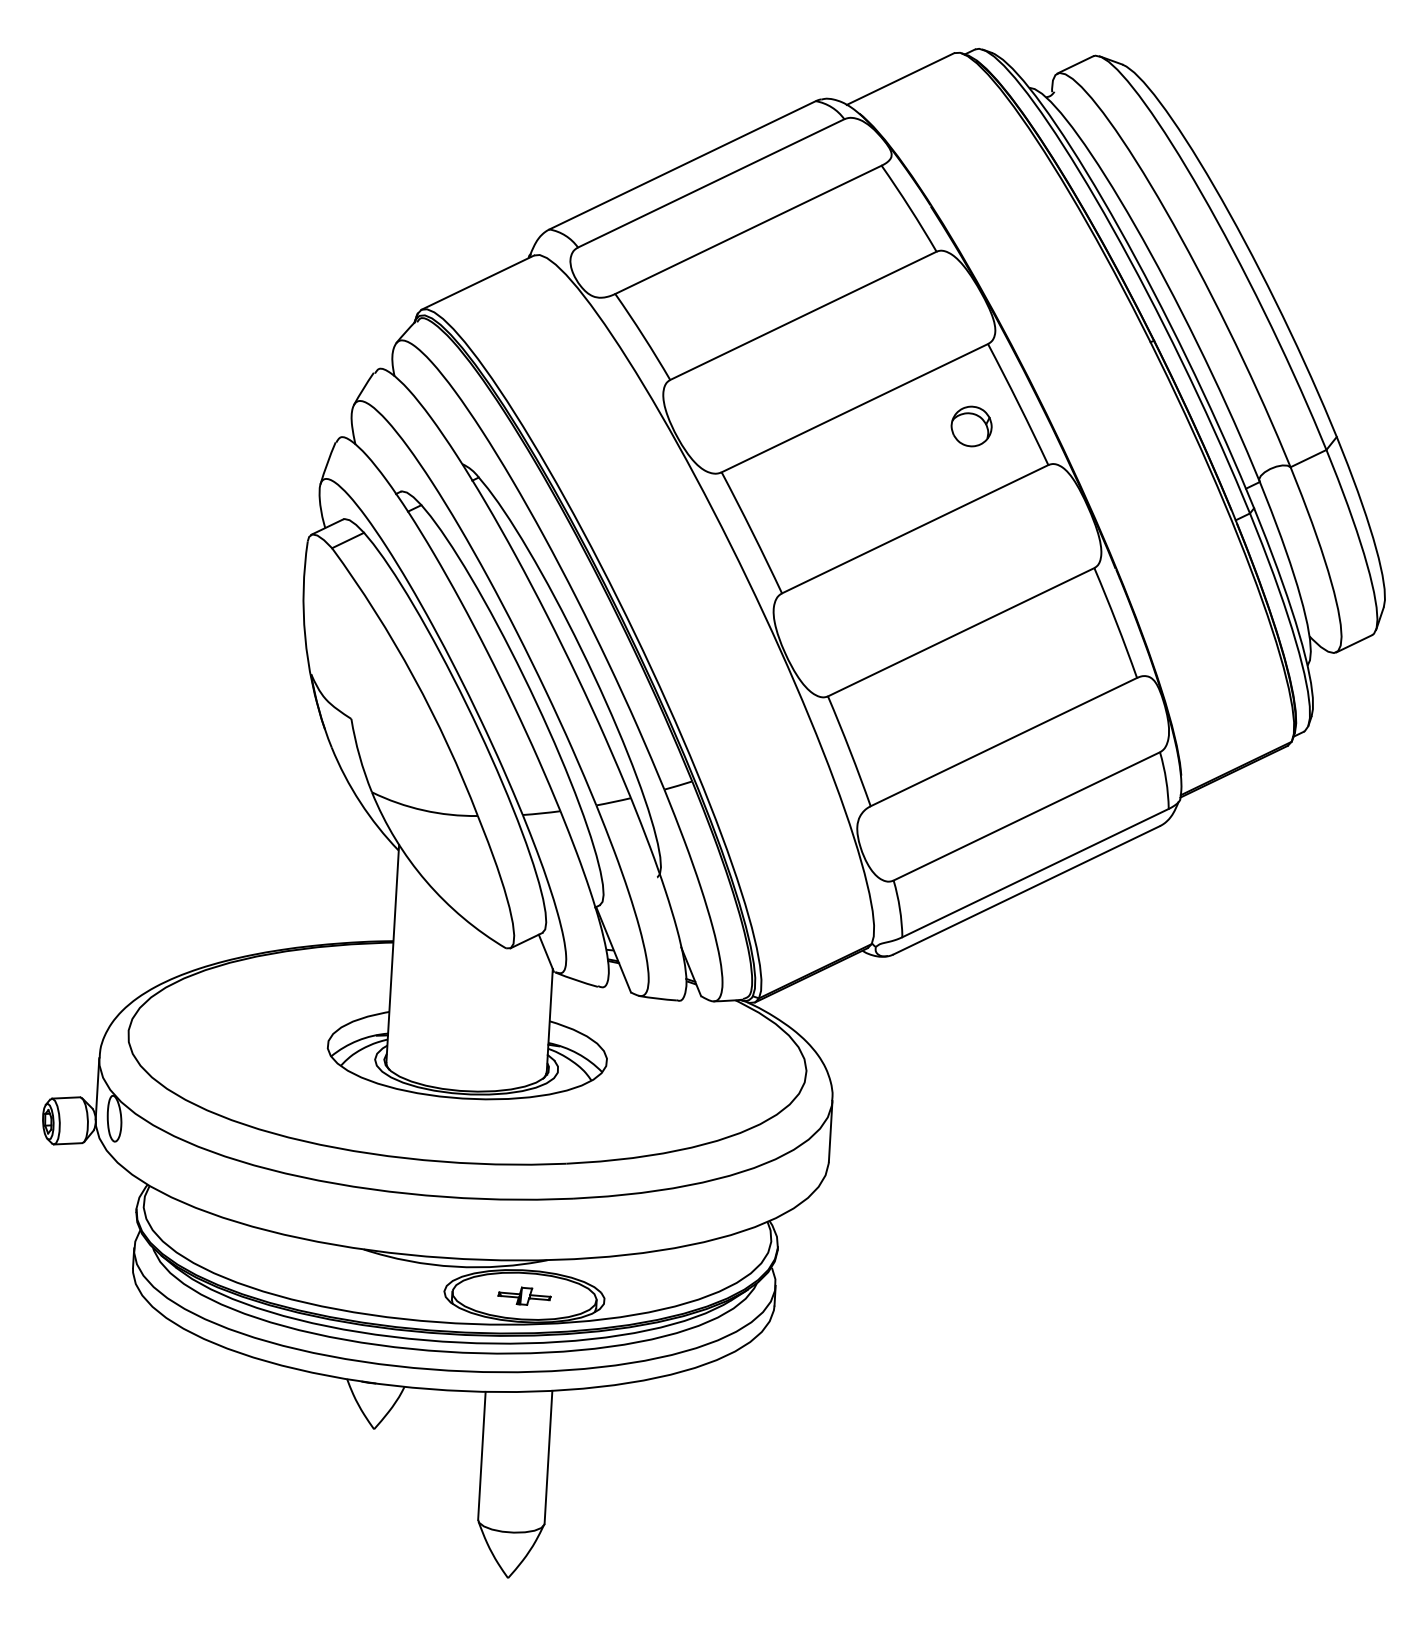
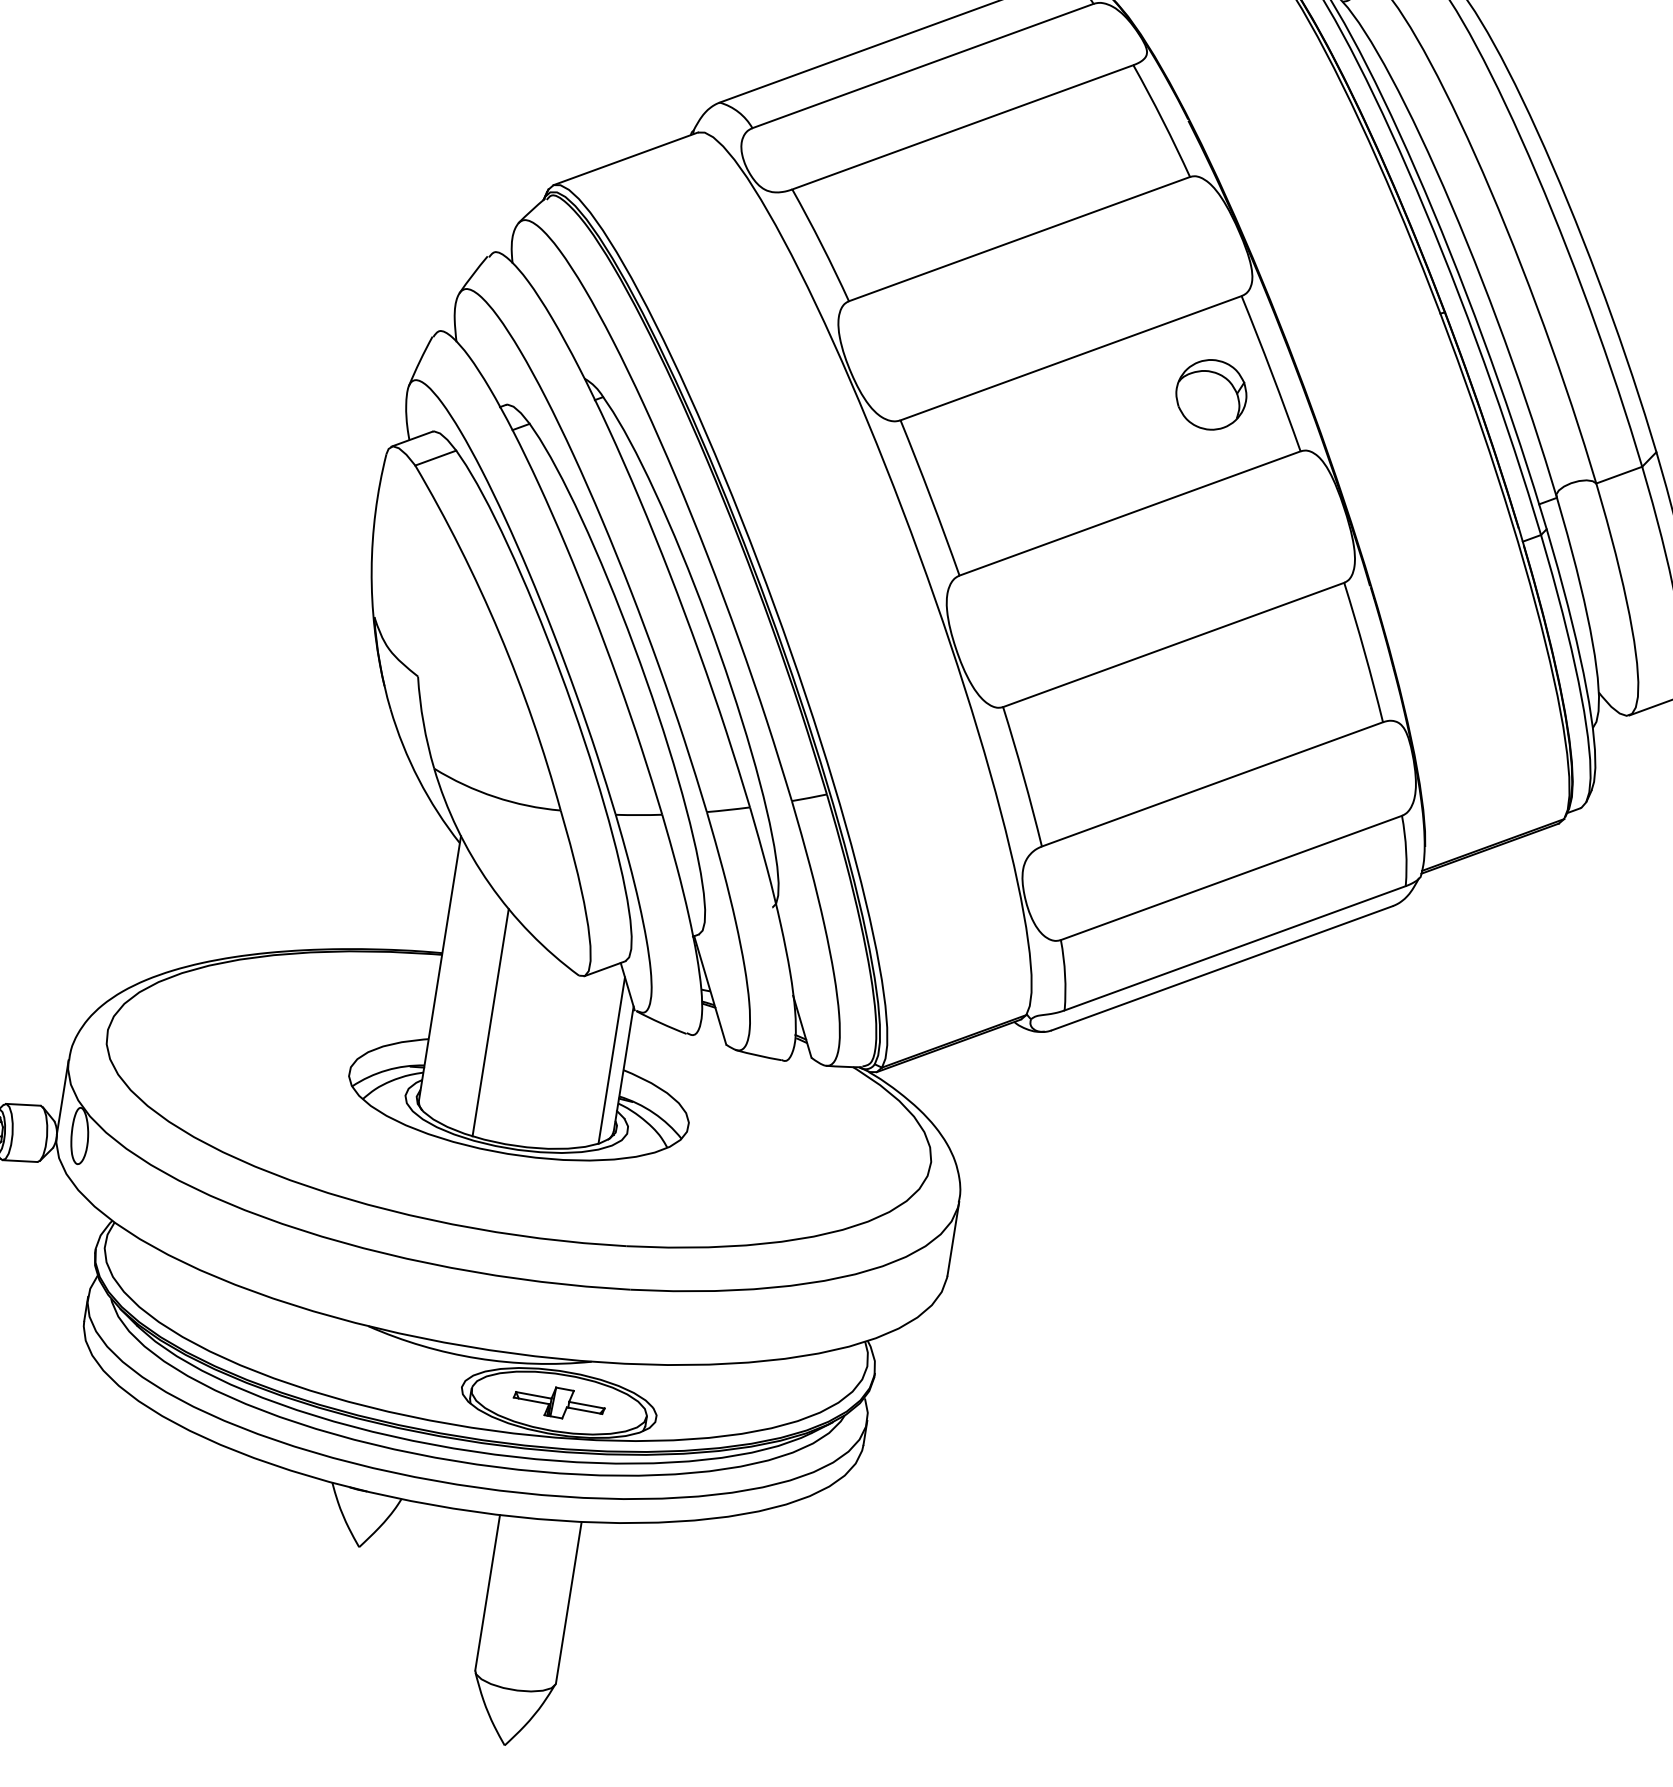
part: (971, 426) -> (1211, 394), size x1.43
line: (437, 993) -> (489, 1022), added
line: (539, 1014) -> (611, 1060), added
part: (524, 1296) -> (559, 1403), size x1.43

